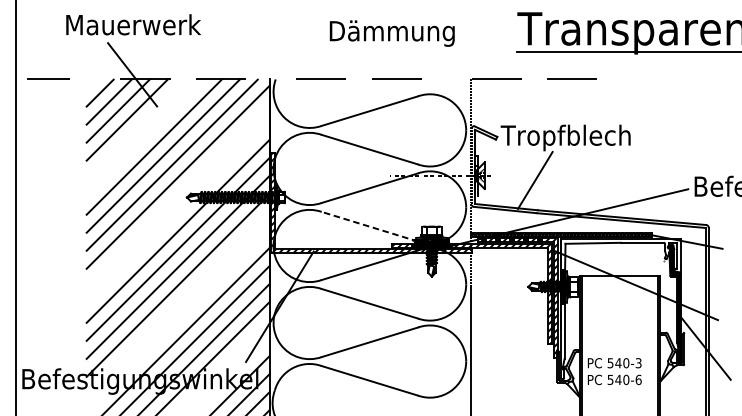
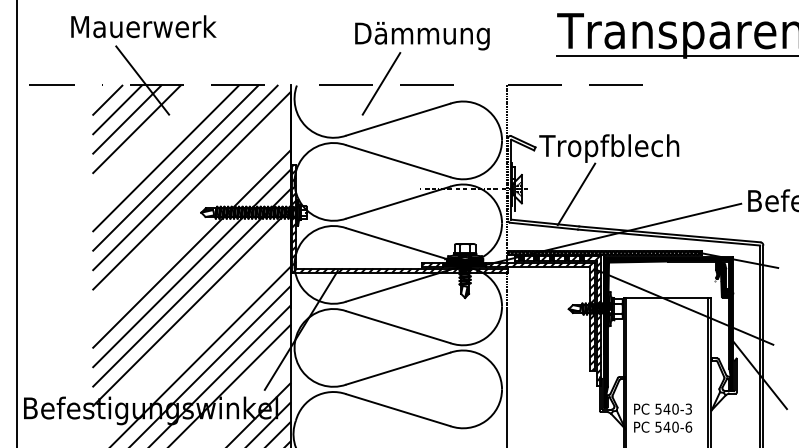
line: (354, 77) -> (381, 83), added
line: (369, 227) -> (397, 244), dashed -> solid
fill: (620, 308) -> (668, 332), added
text: (615, 370) -> (663, 417), moved

